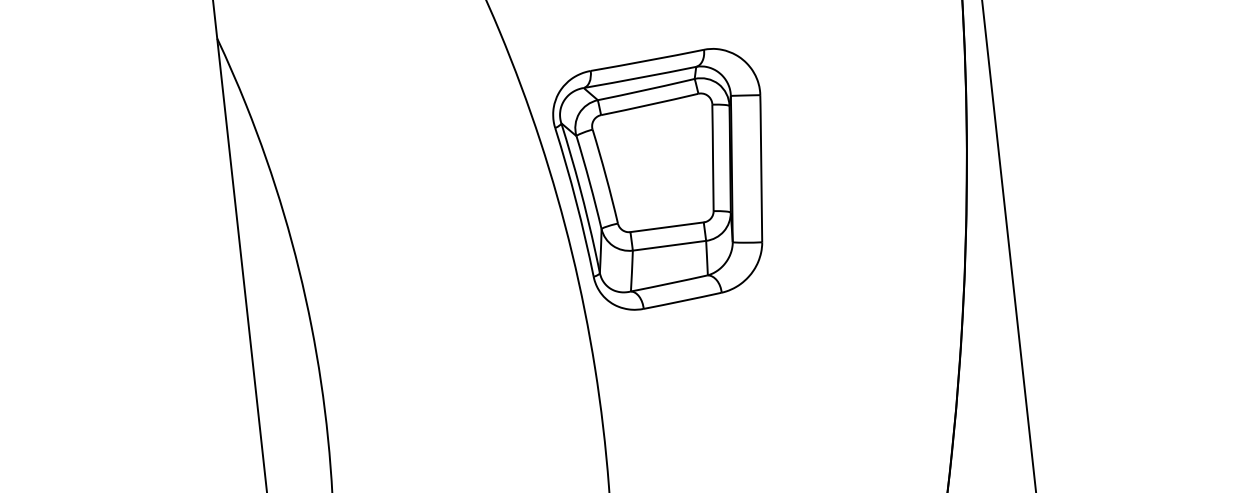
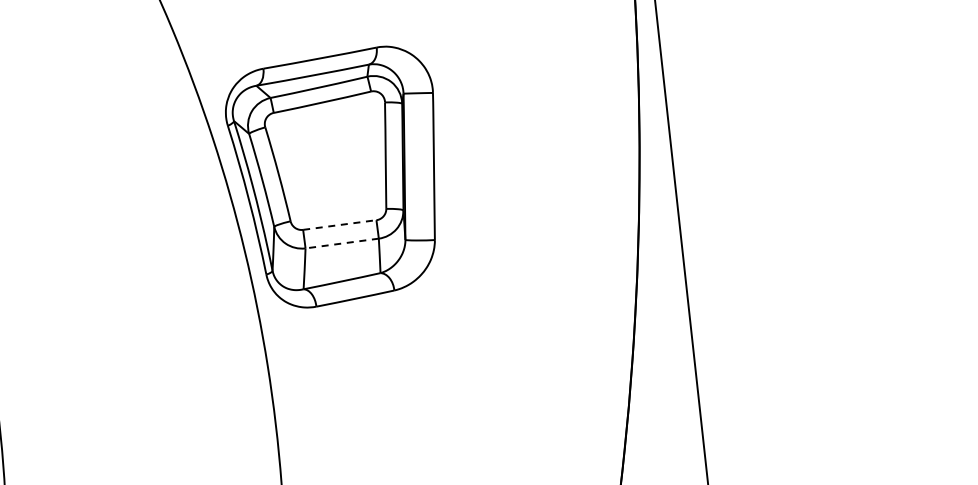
line: (667, 227) -> (340, 225), solid -> dashed
line: (669, 245) -> (342, 243), solid -> dashed

